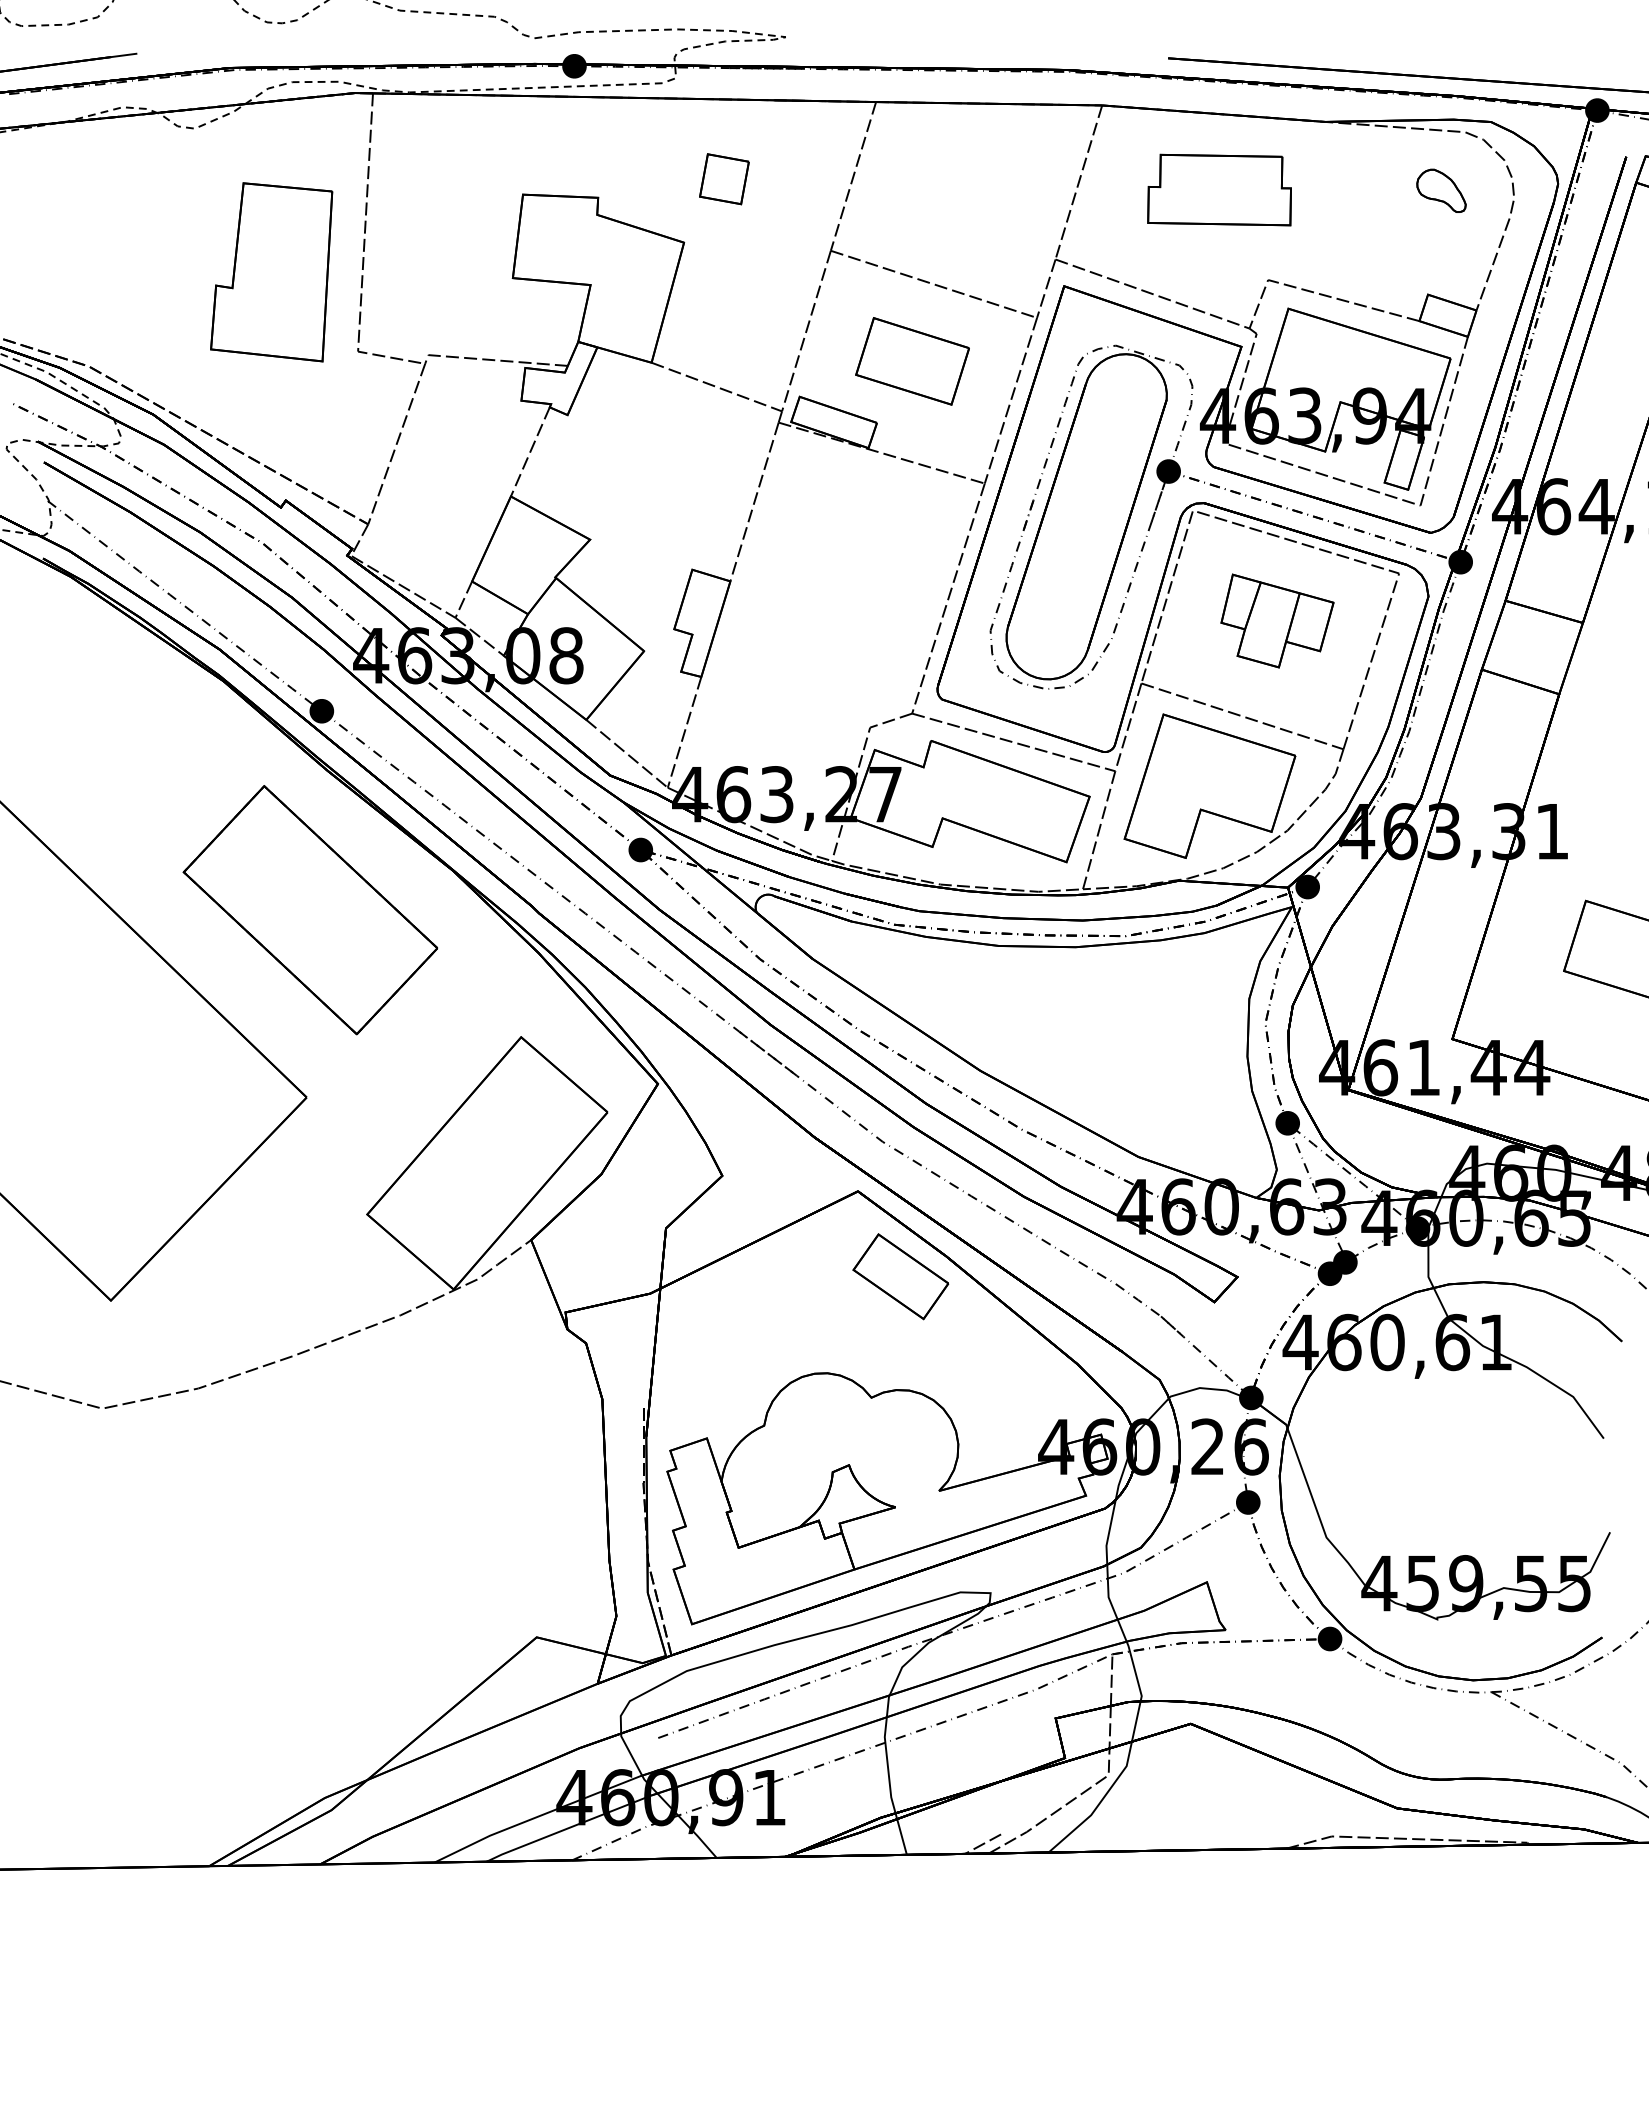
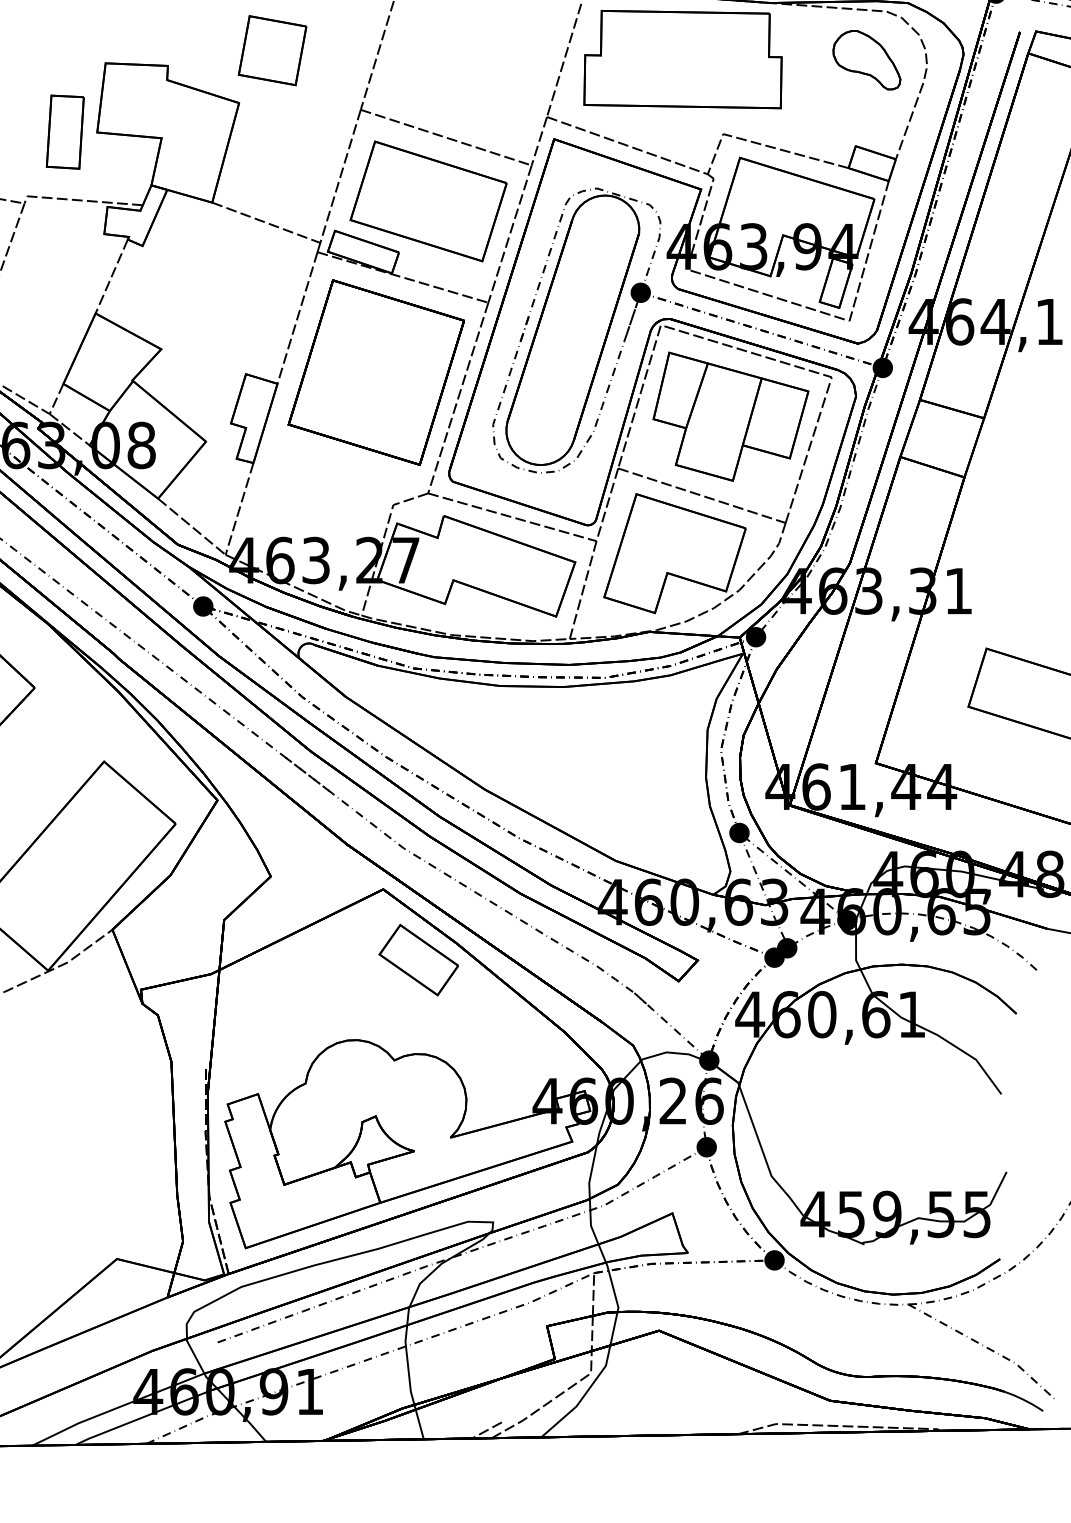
part: (724, 178) -> (272, 49), size x1.67
part: (1219, 189) -> (682, 59), size x1.67
part: (1441, 190) -> (866, 59), size x1.67
part: (474, 277) -> (65, 131), added
part: (912, 361) -> (428, 201), size x1.67
part: (849, 567) -> (376, 372), added
part: (1277, 620) -> (730, 416), size x1.67

